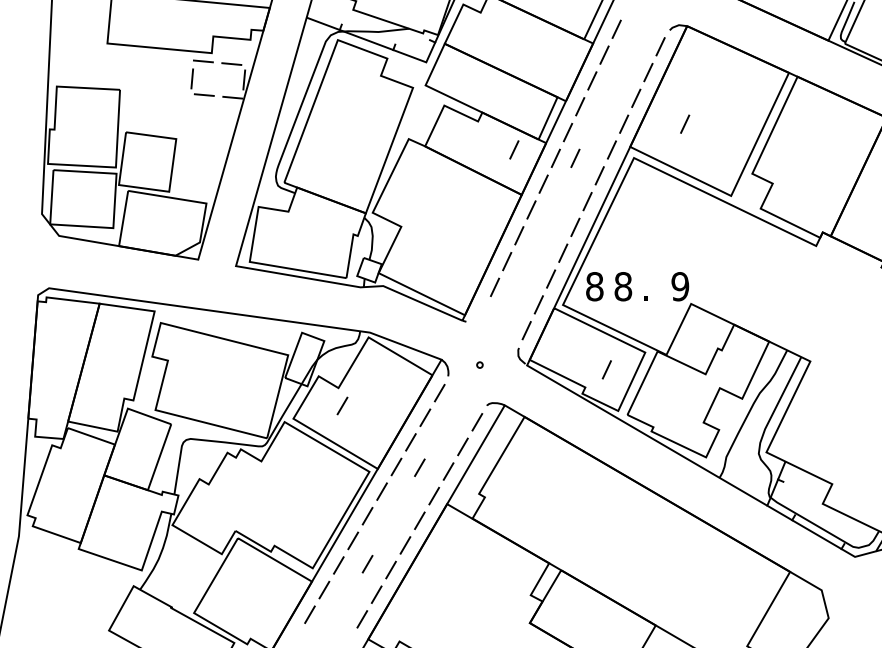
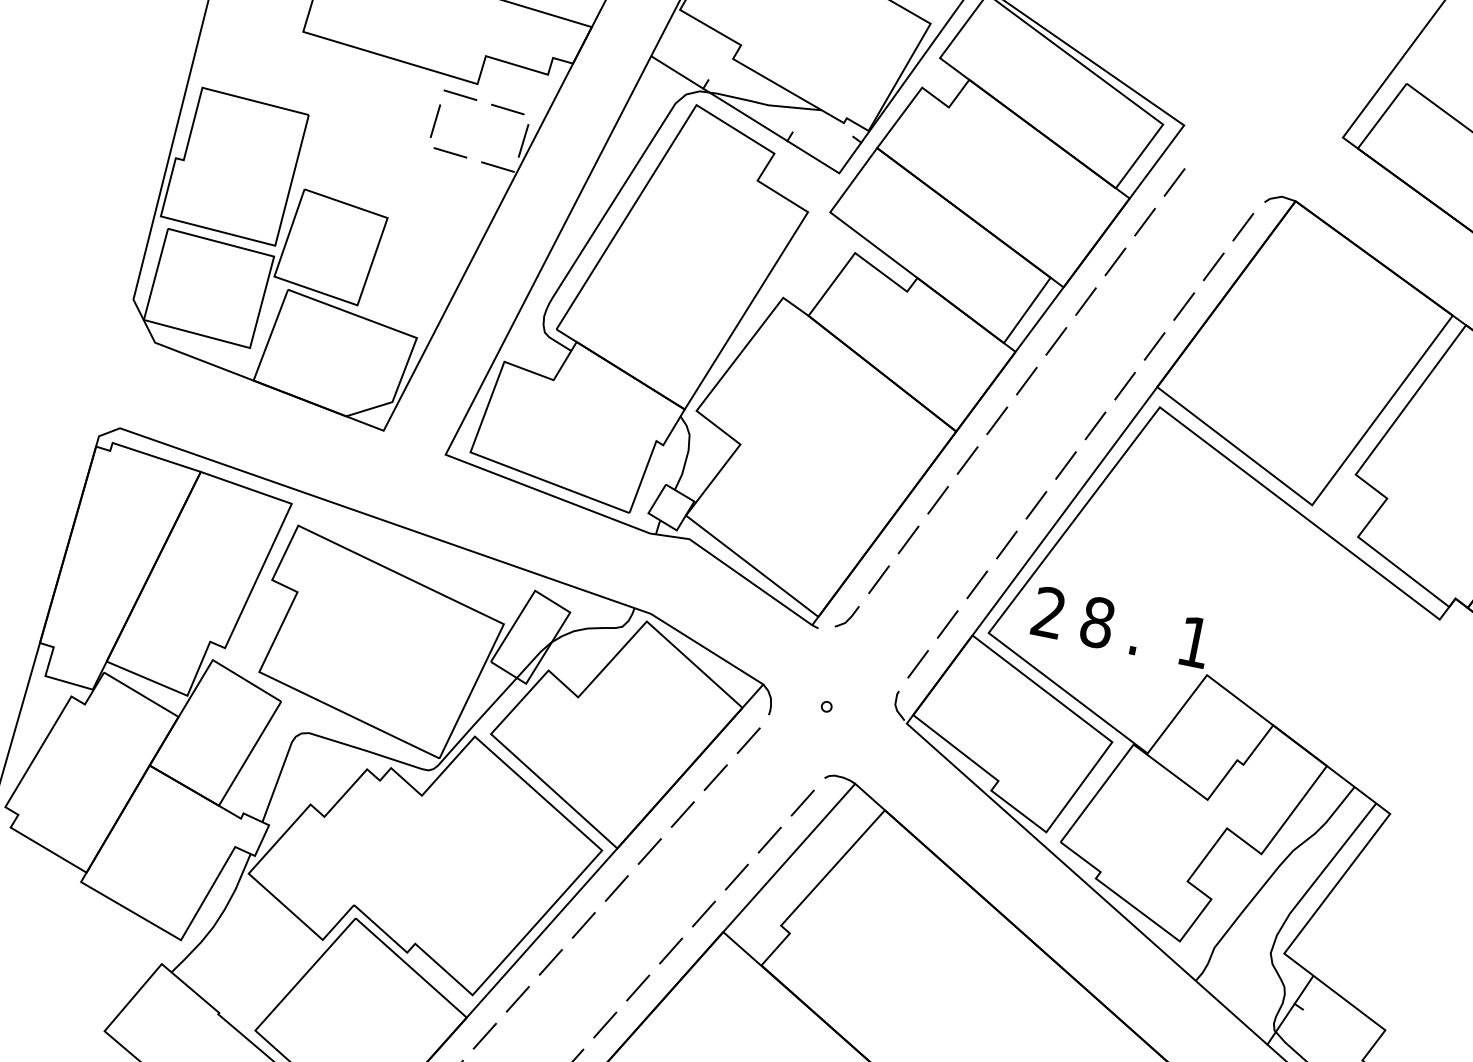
line: (685, 123) -> (1259, 366), removed
line: (514, 149) -> (959, 351), removed
line: (575, 157) -> (1060, 386), removed
text: (594, 286) -> (1048, 612), 8 -> 2
text: (680, 286) -> (1194, 641), 9 -> 1
line: (482, 311) -> (849, 616), added
line: (606, 369) -> (1040, 757), removed
line: (342, 405) -> (579, 728), removed
line: (419, 467) -> (688, 860), removed
line: (367, 564) -> (567, 1007), removed

